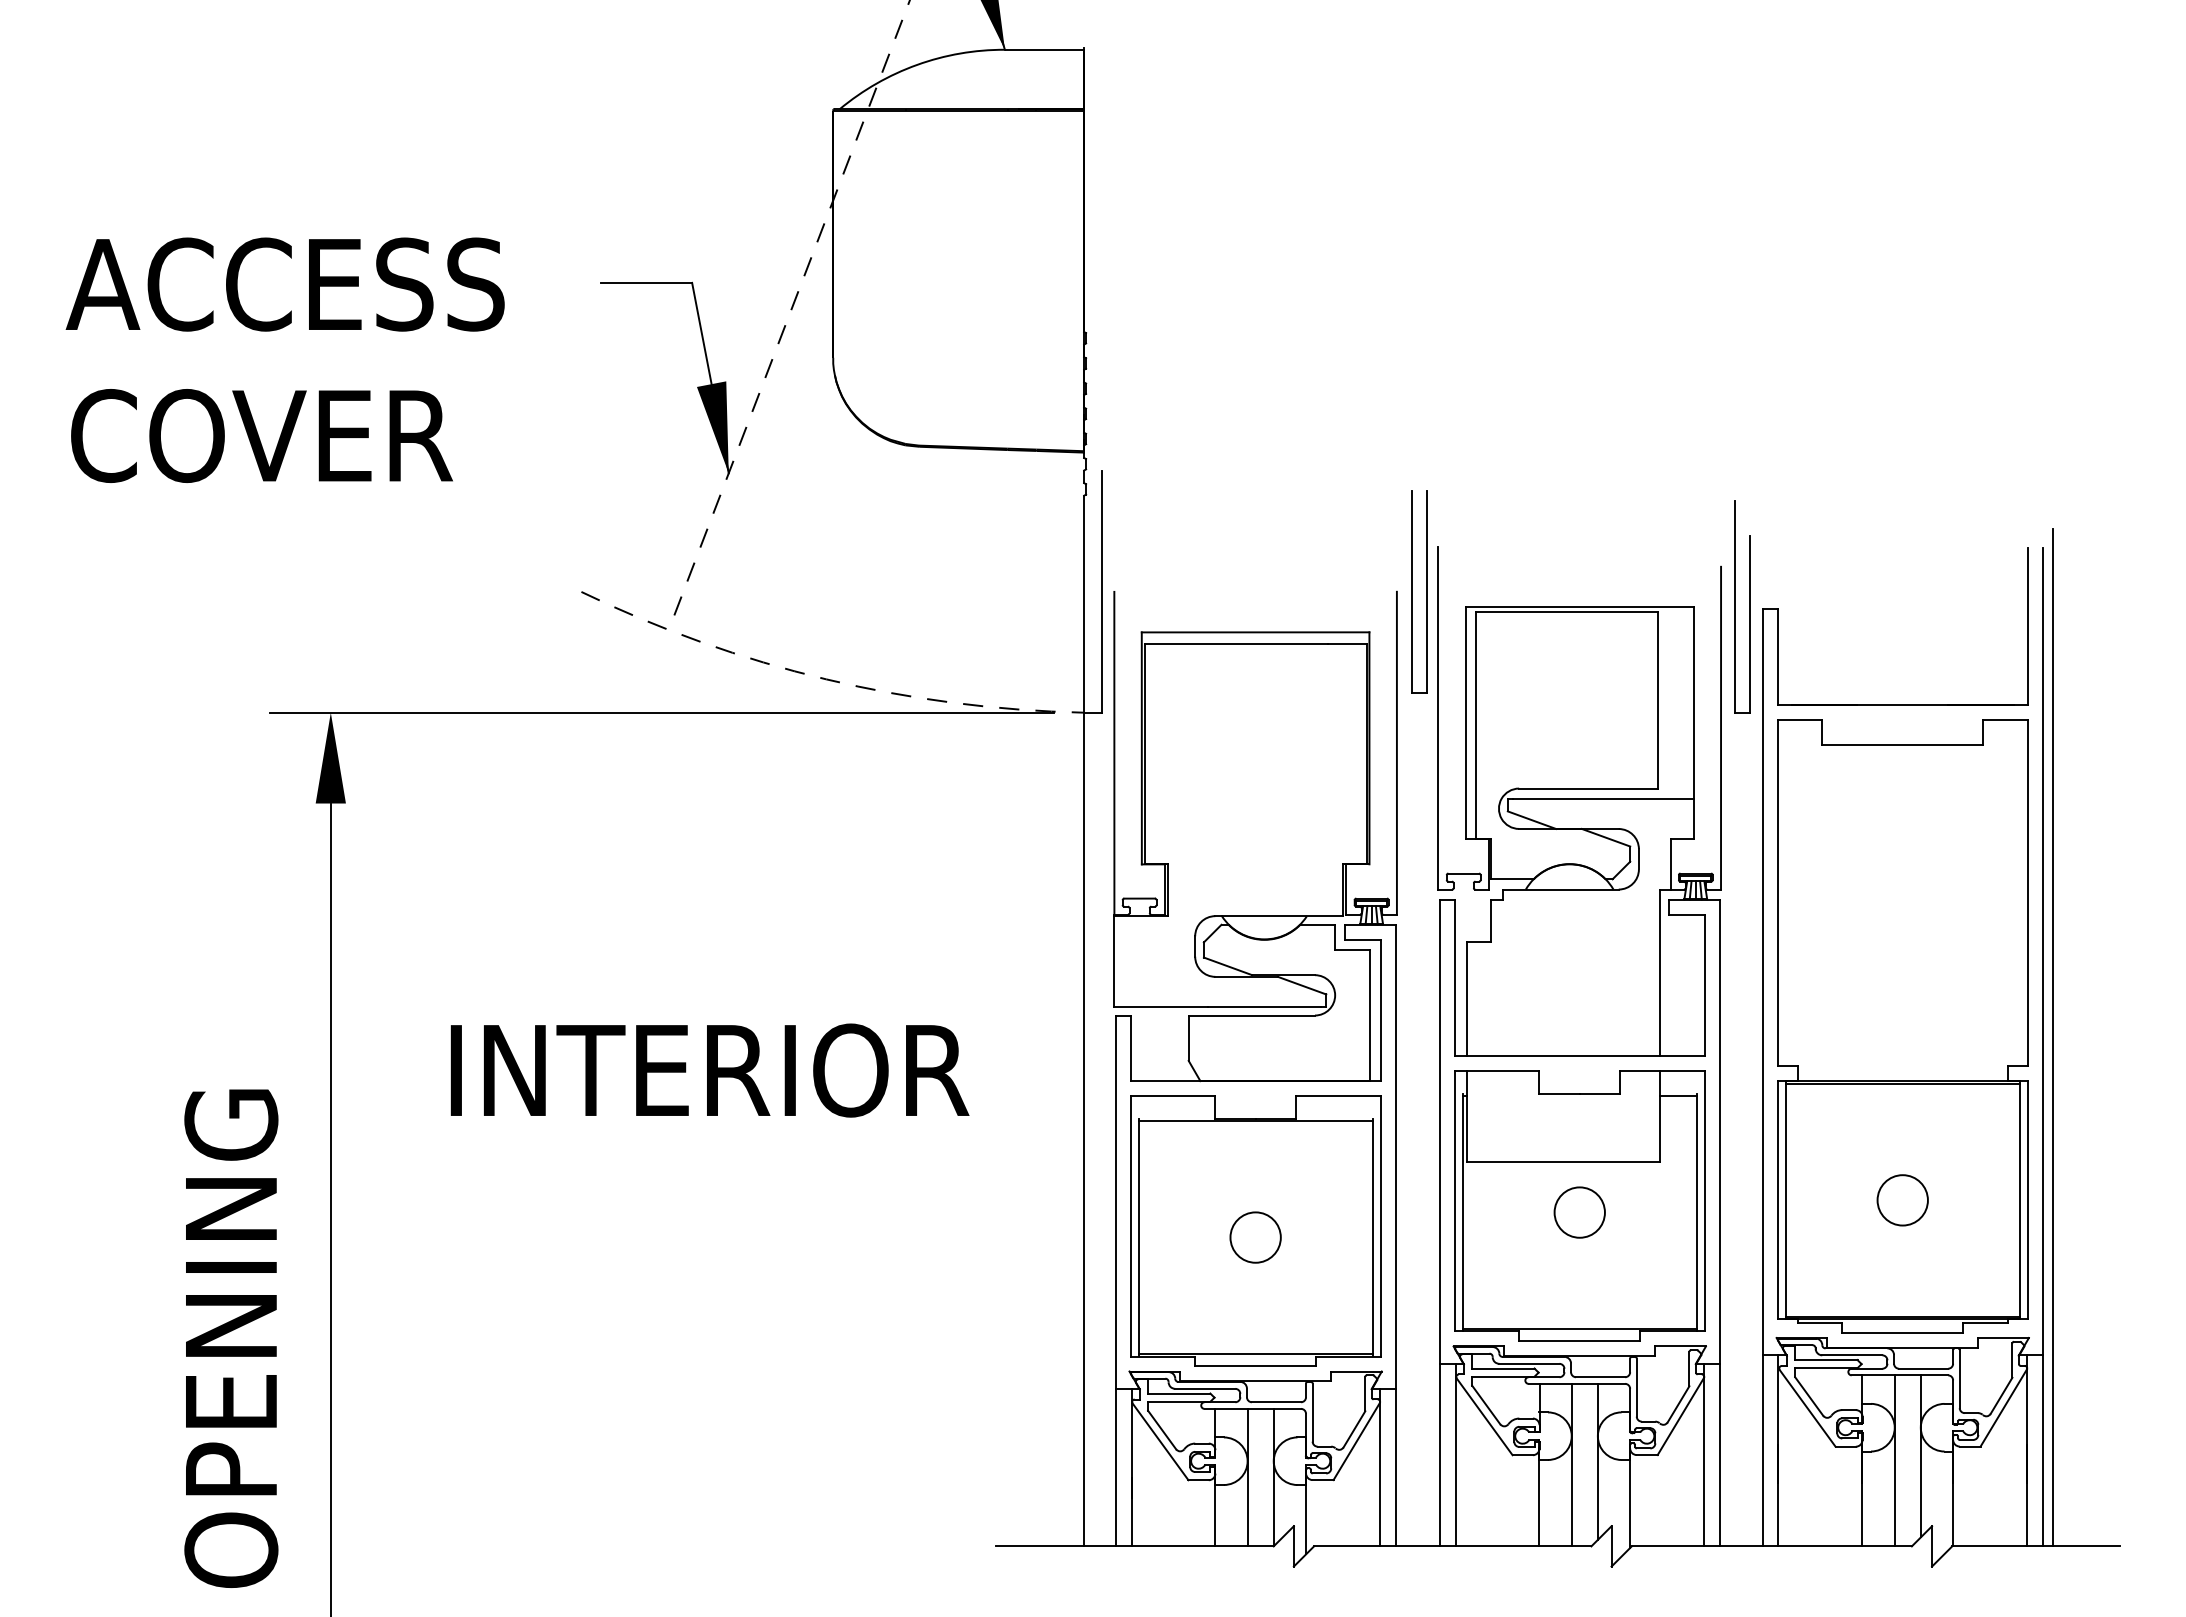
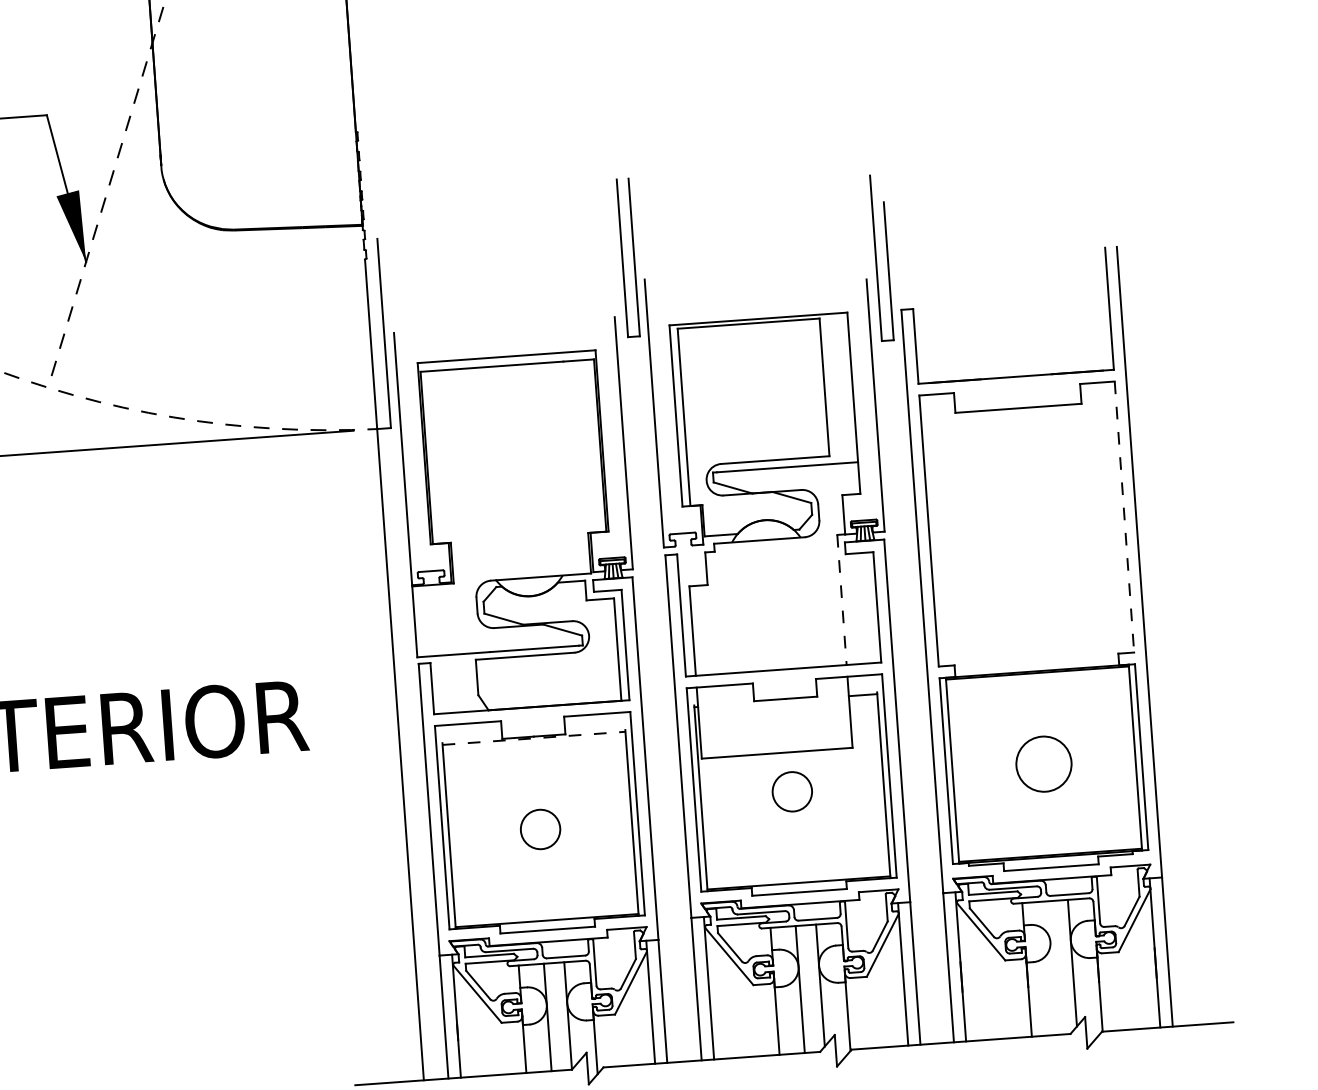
part: (1412, 591) -> (622, 258), moved
part: (1735, 606) -> (876, 258), moved
line: (2027, 893) -> (1124, 517), solid -> dashed
line: (1660, 973) -> (842, 600), solid -> dashed
line: (2052, 1037) -> (1151, 628), removed
line: (1256, 1120) -> (534, 737), solid -> dashed
circle: (1902, 1200) -> (1043, 764), size x1.4
line: (1894, 1460) -> (1052, 967), removed

